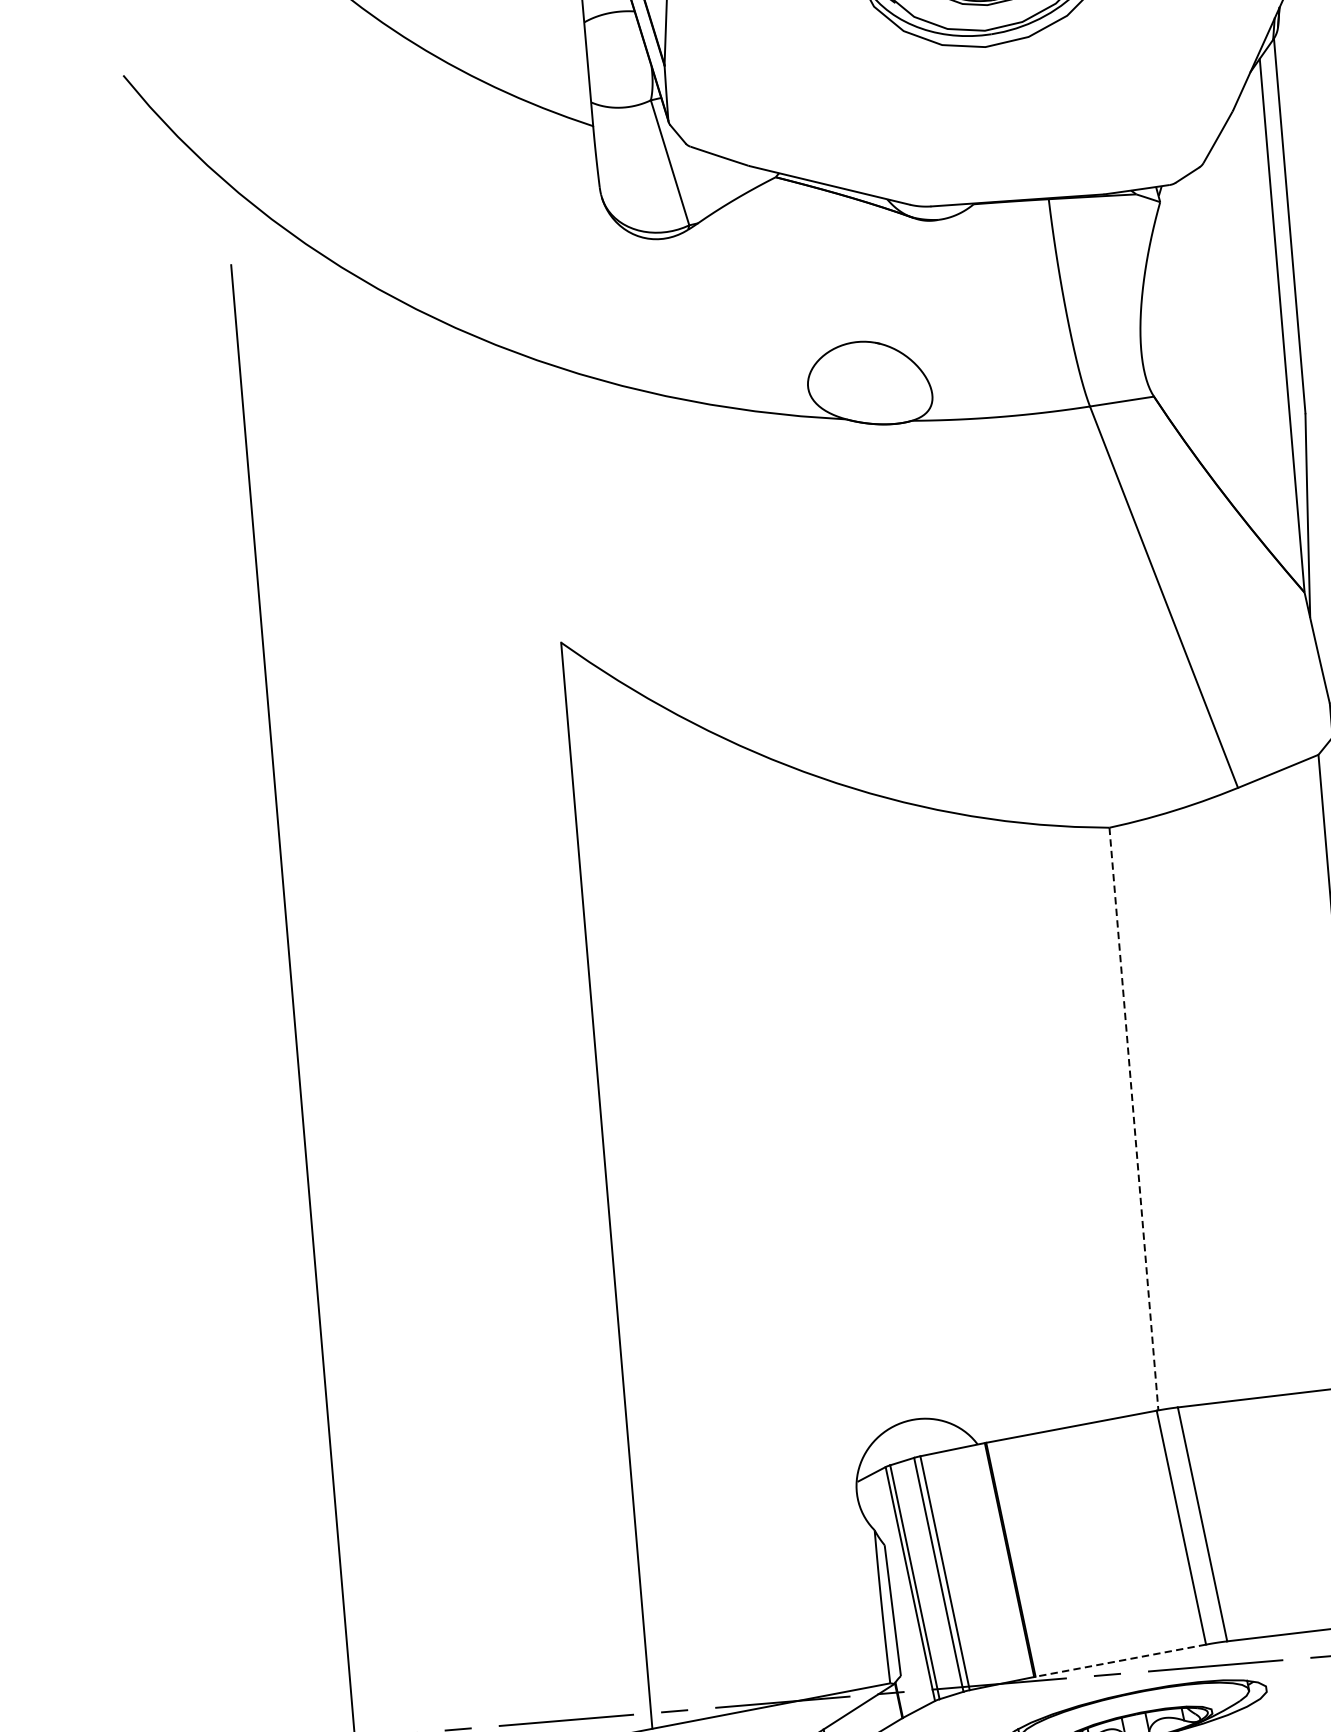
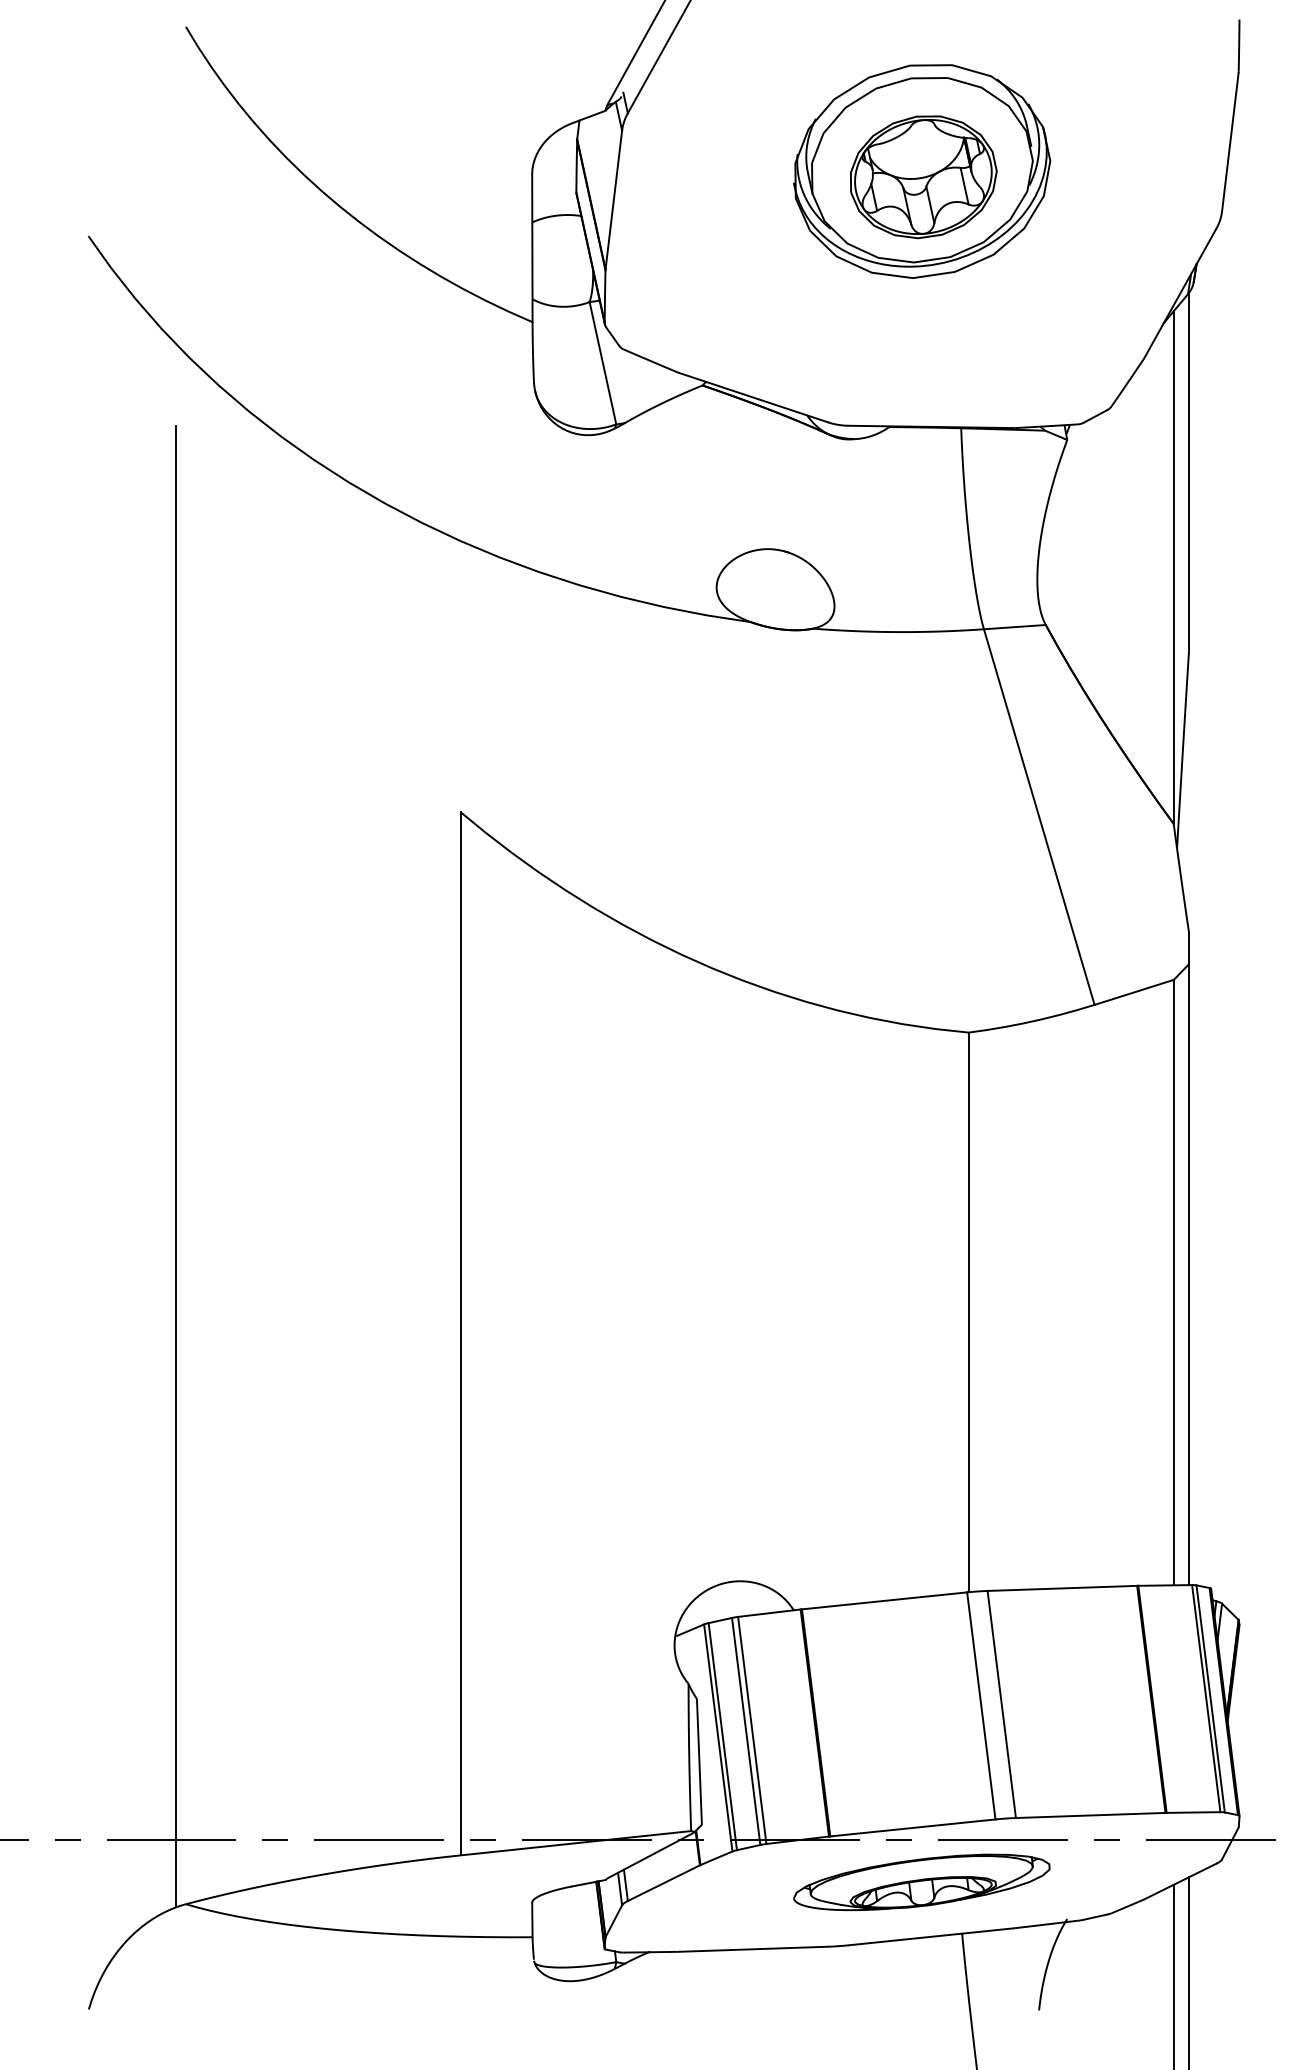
line: (1133, 1119) -> (968, 1312), dashed -> solid
line: (1120, 1660) -> (912, 1827), dashed -> solid

